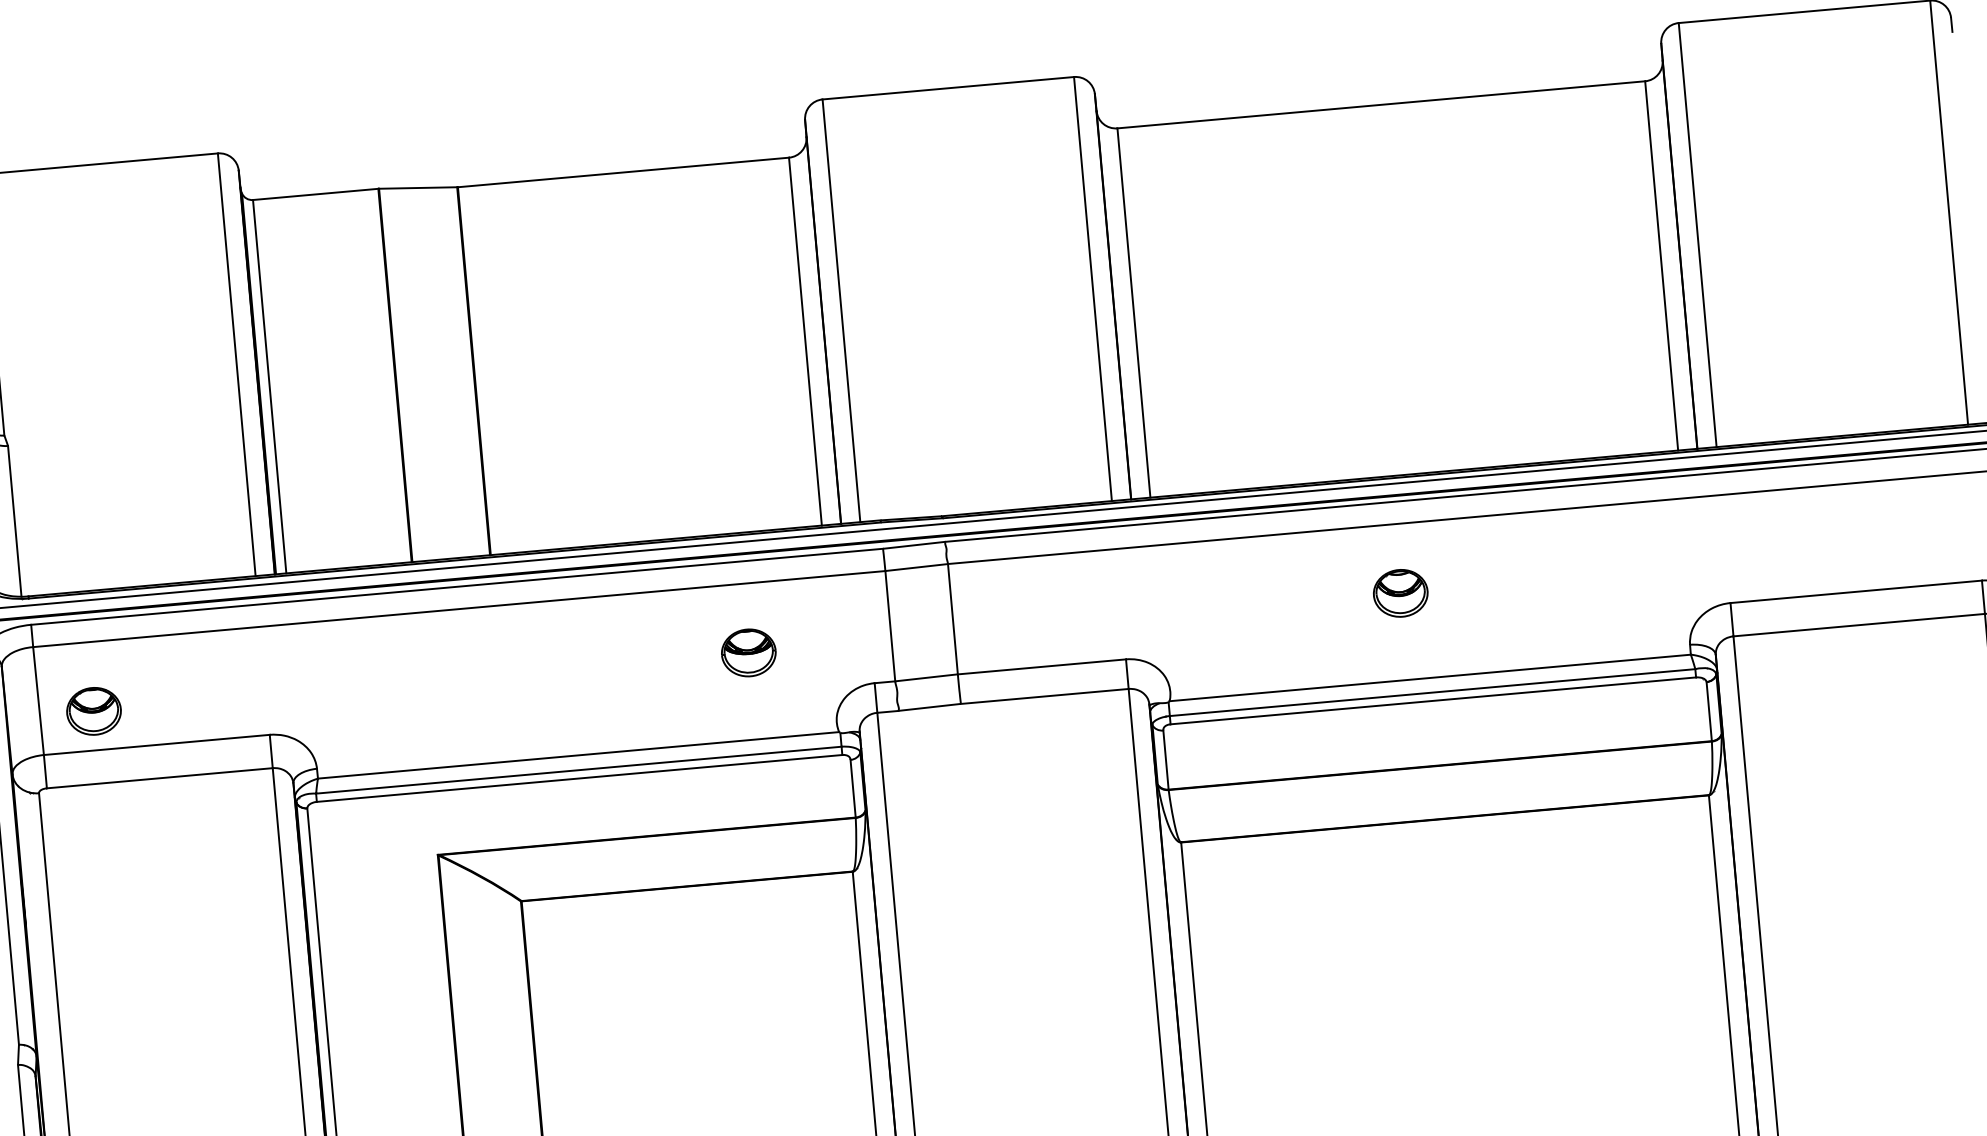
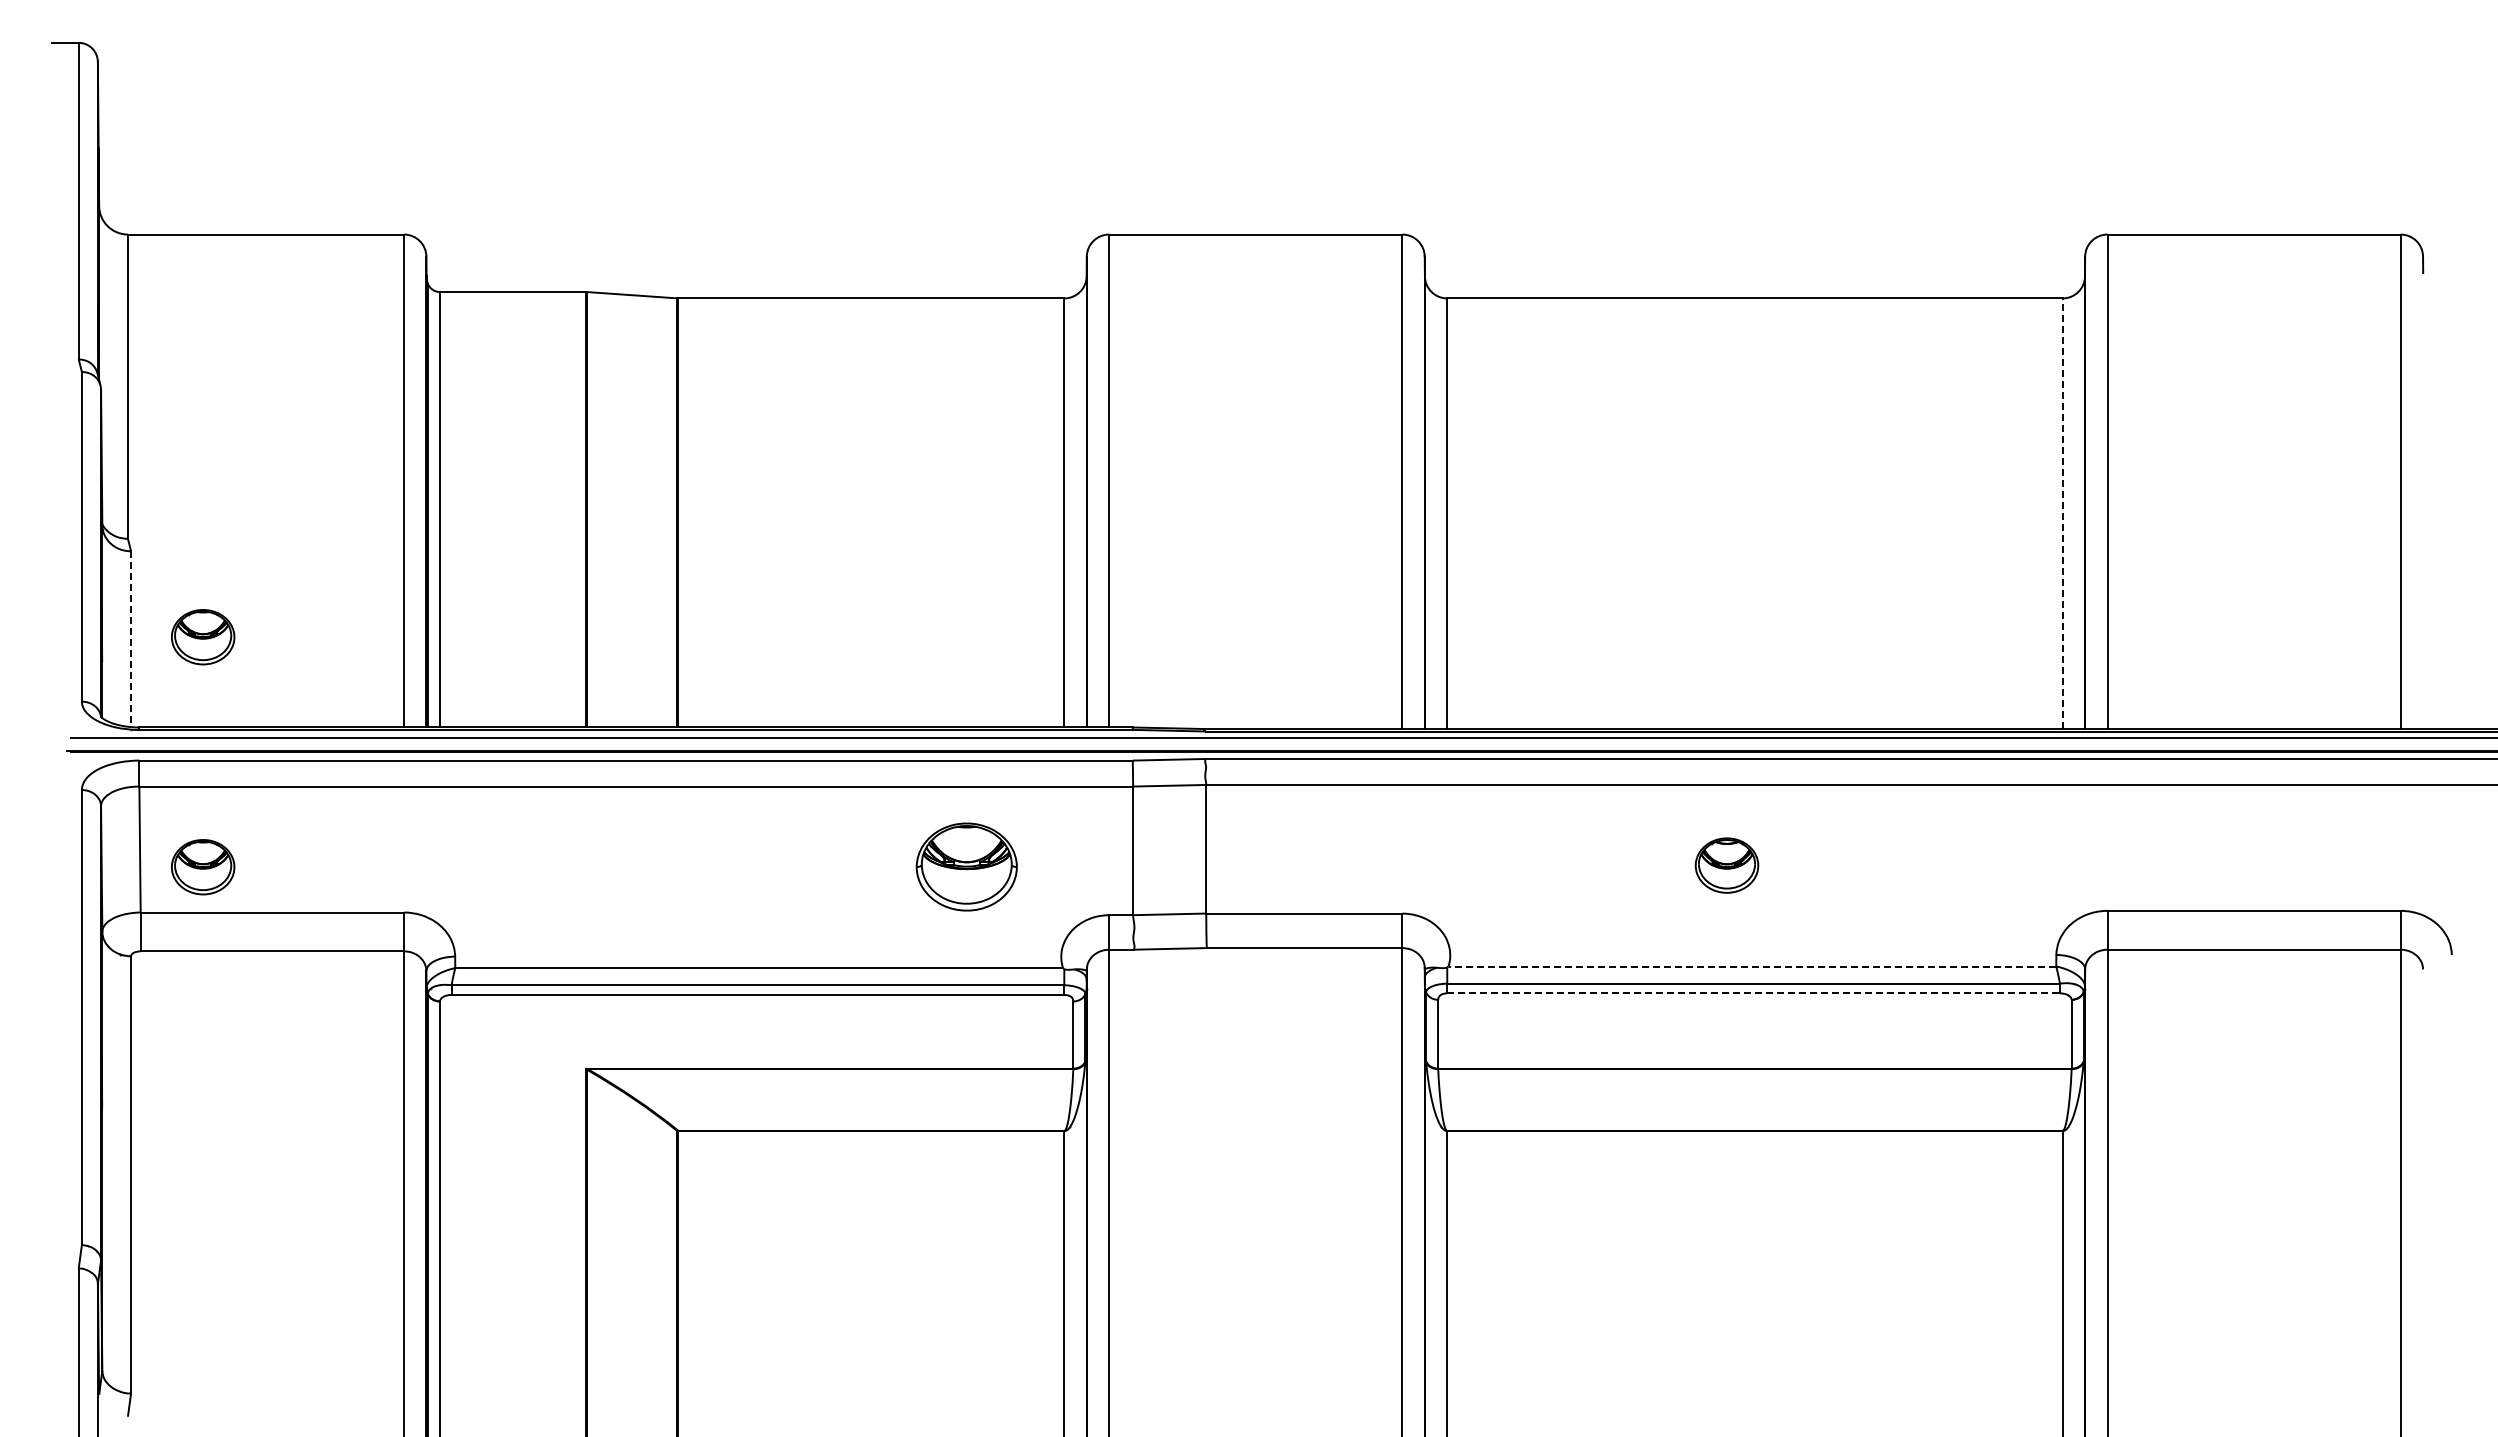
line: (1661, 265) -> (2062, 513), solid -> dashed
part: (76, 514) -> (203, 637), added
line: (15, 521) -> (131, 639), solid -> dashed
part: (748, 653) -> (966, 867), size x1.6
line: (1430, 677) -> (1752, 966), solid -> dashed
line: (1434, 700) -> (1754, 993), solid -> dashed

